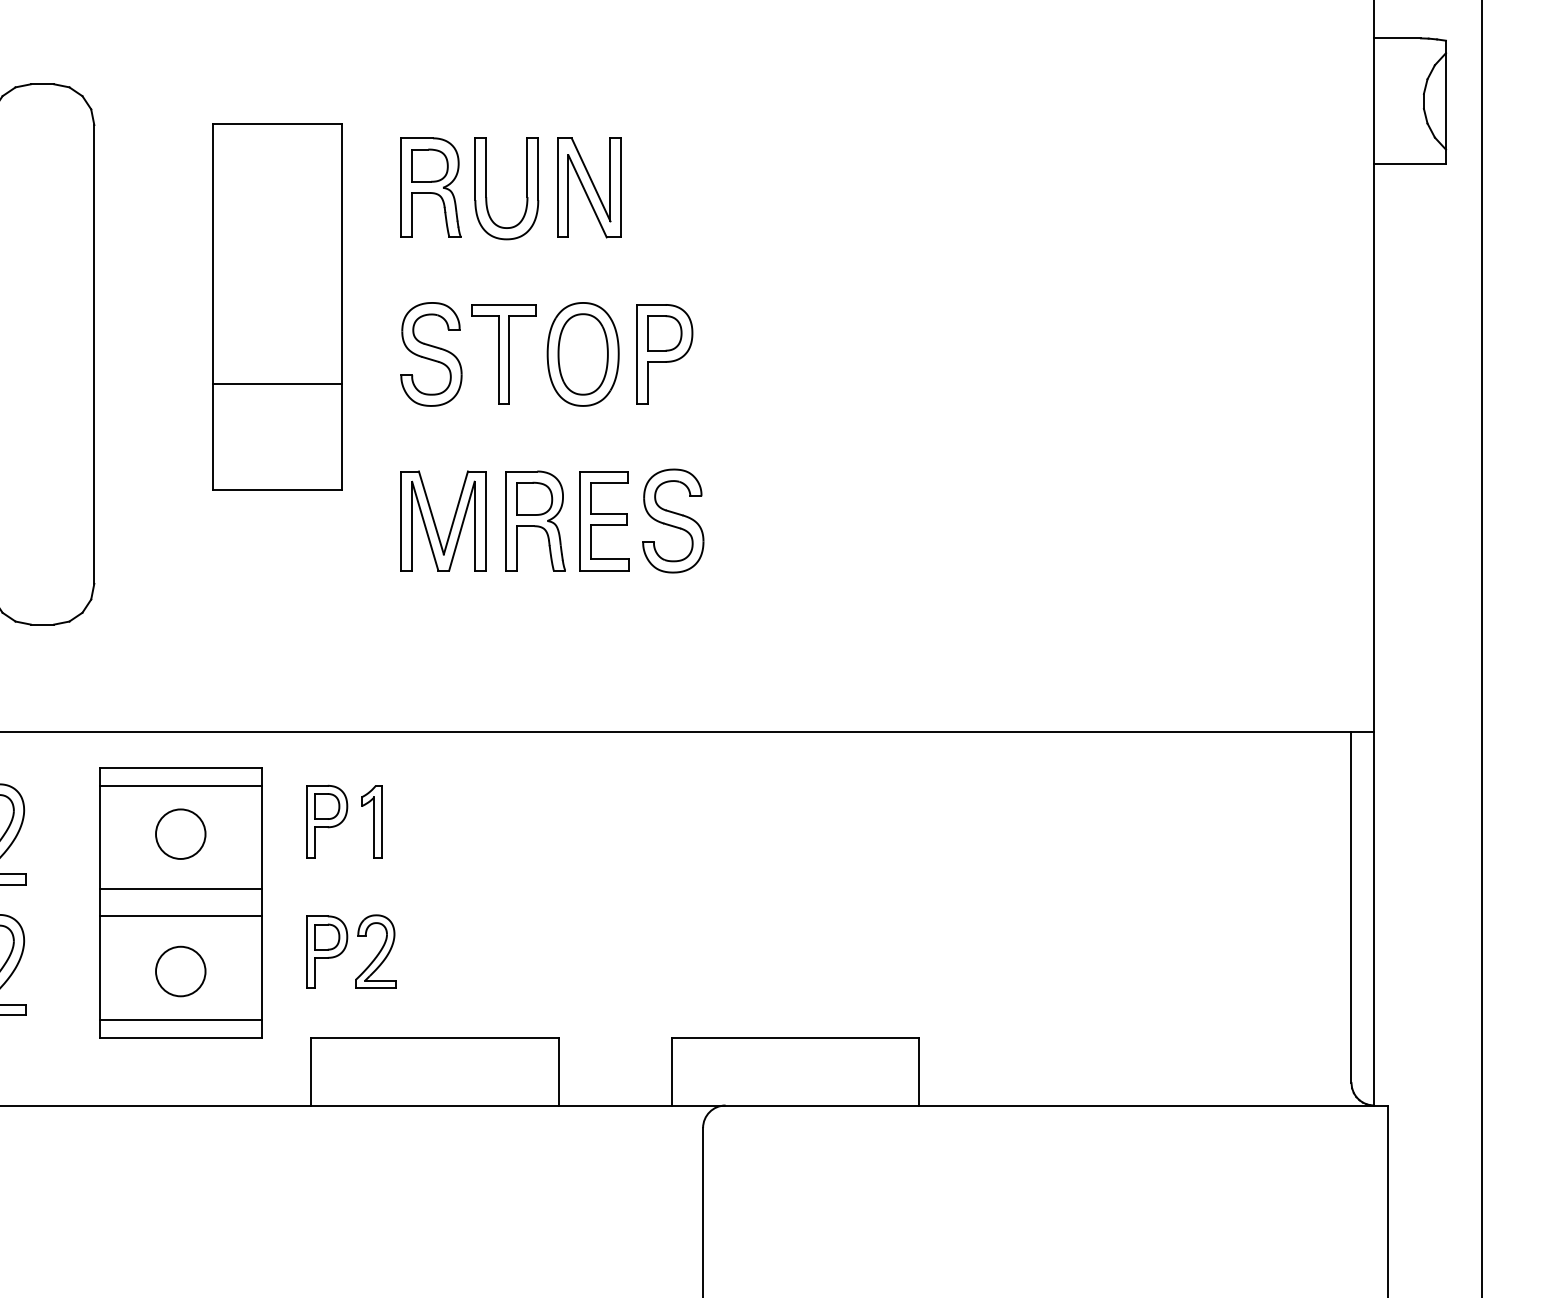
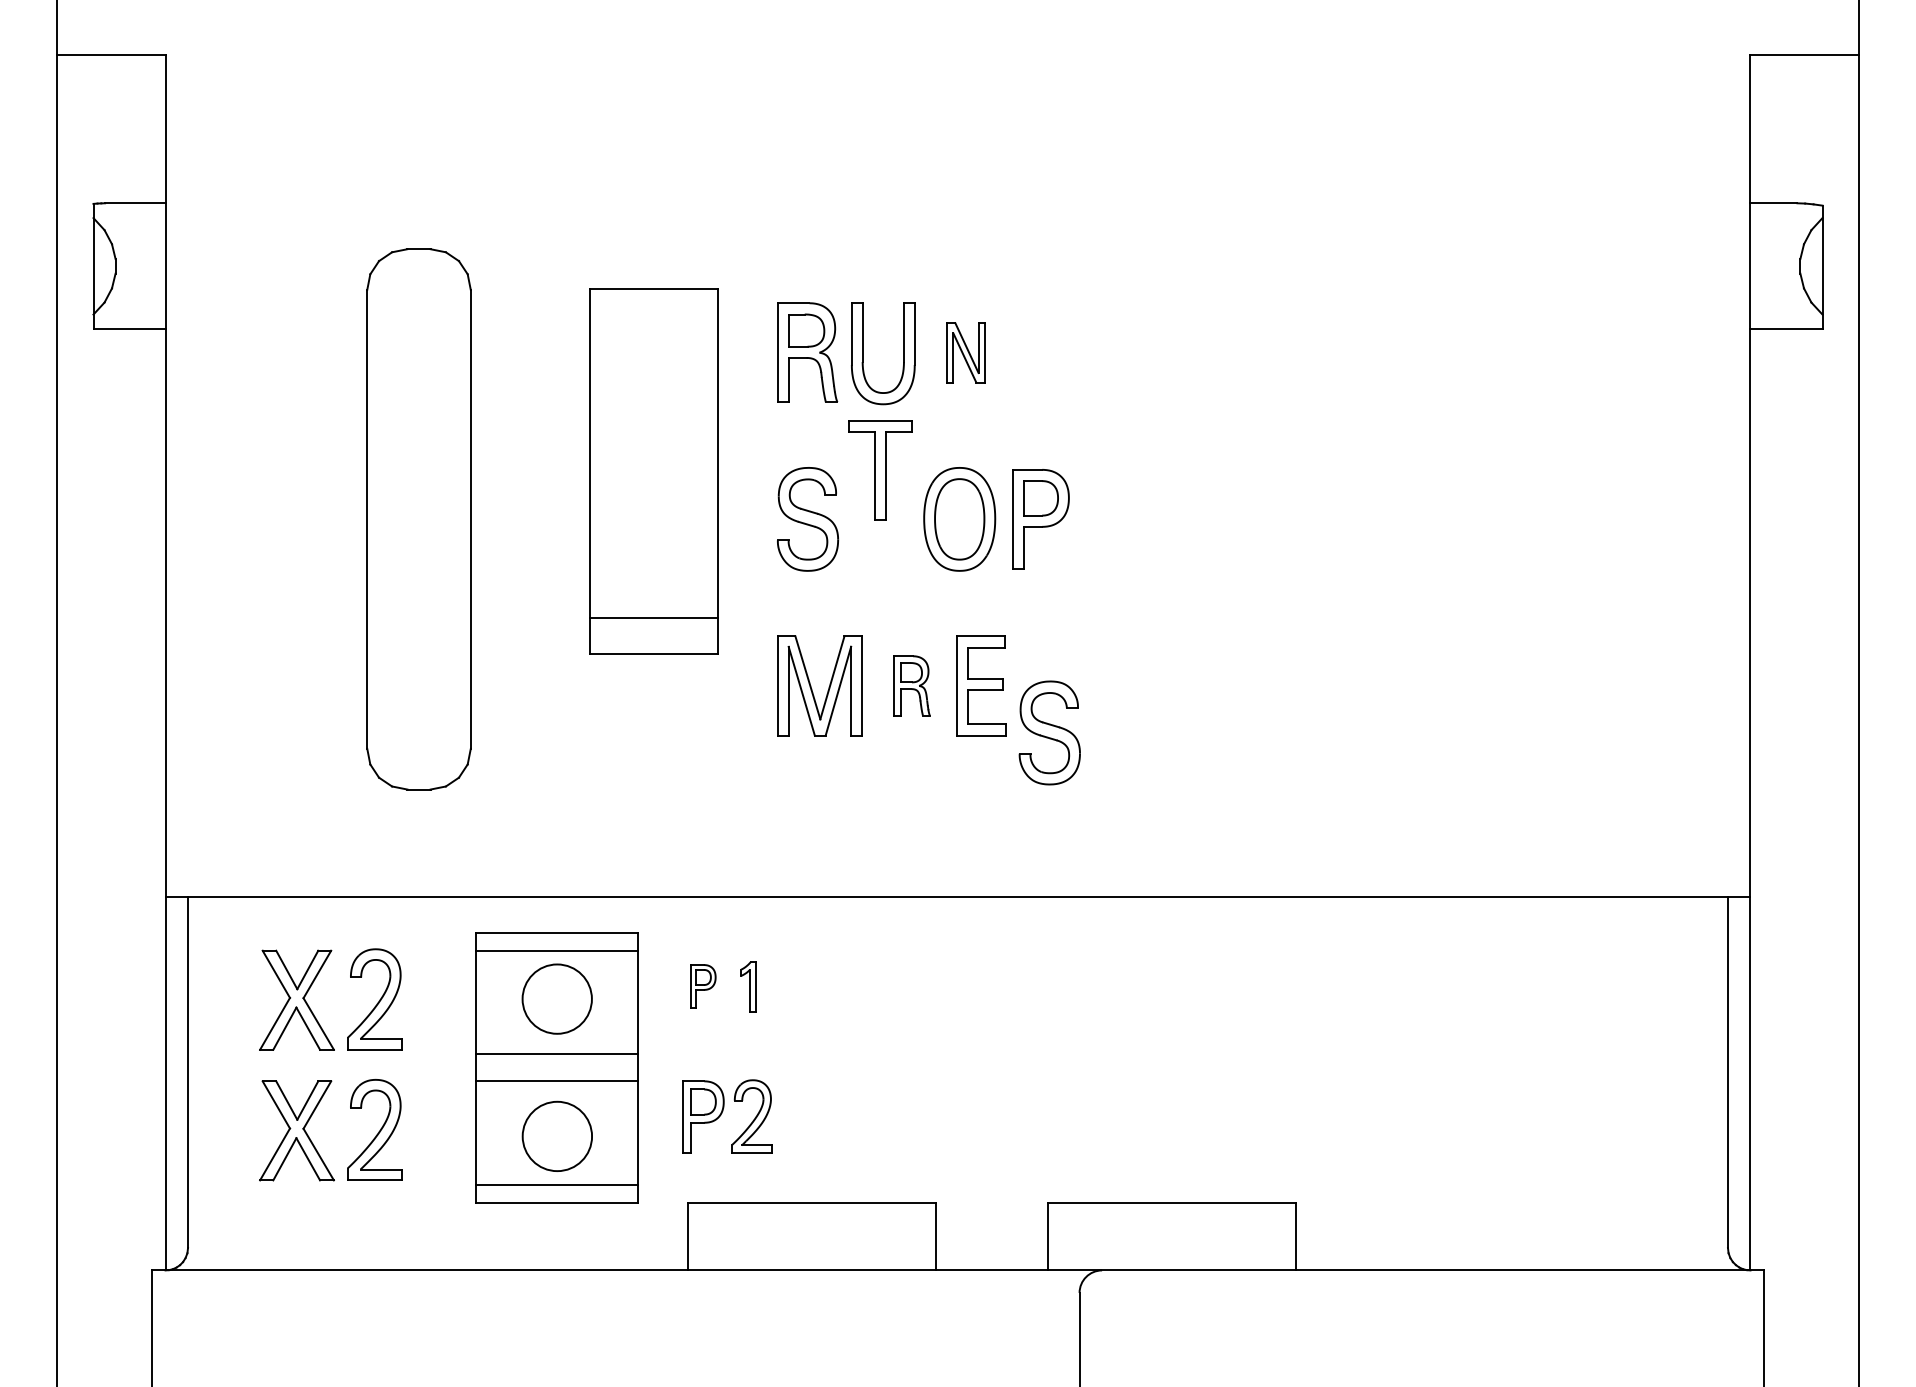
part: (589, 187) -> (965, 352), size x0.6
part: (504, 354) -> (880, 470), moved
line: (277, 383) -> (653, 617), moved
part: (535, 520) -> (911, 685), size x0.6
part: (673, 520) -> (1049, 732), moved
part: (327, 821) -> (703, 986), size x0.6
part: (372, 821) -> (748, 986), size x0.7
circle: (181, 833) -> (557, 998), size x1.4
circle: (180, 971) -> (556, 1136), size x1.4

